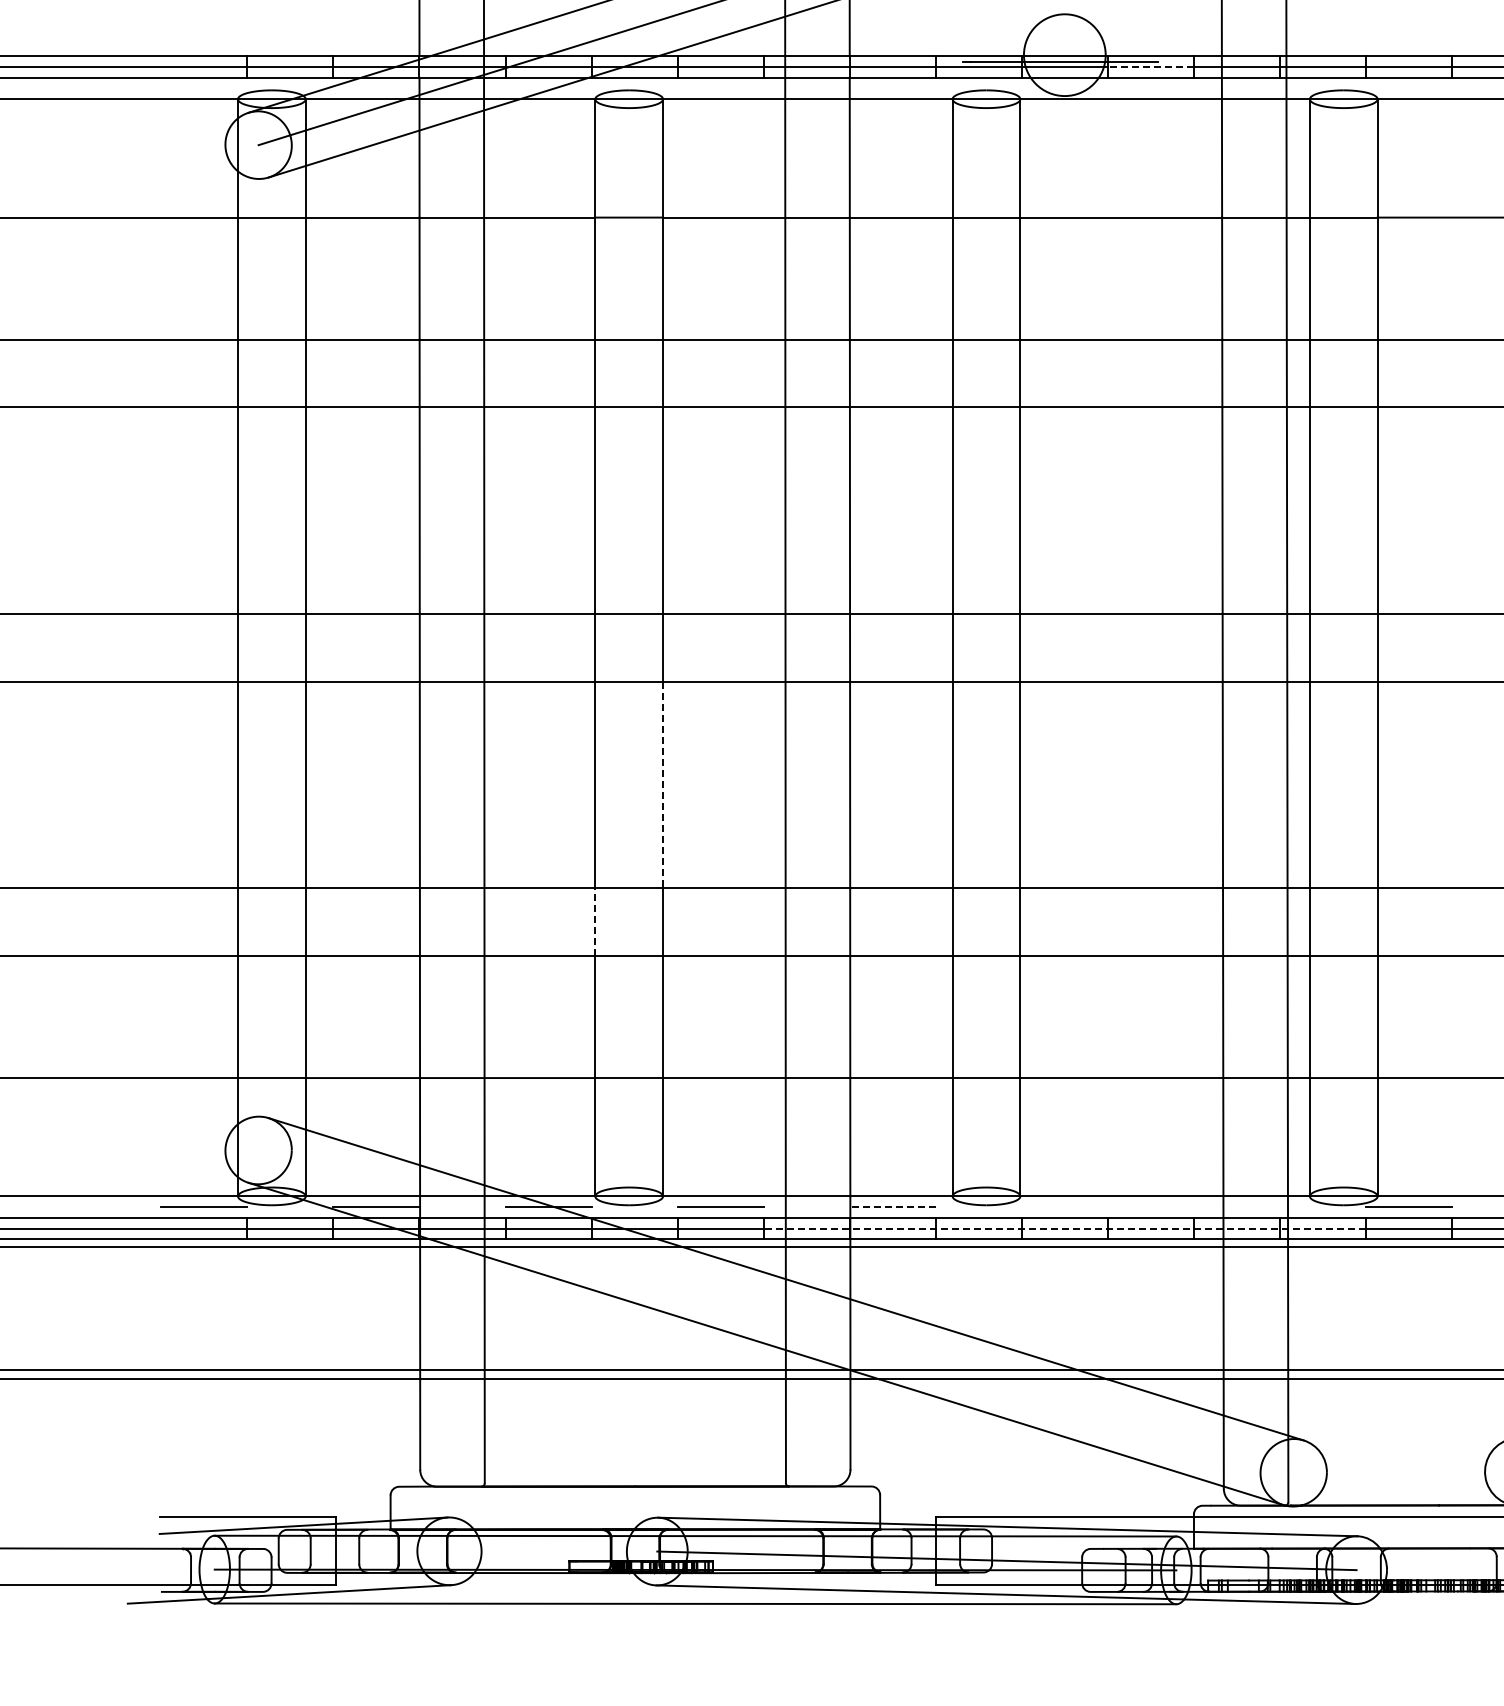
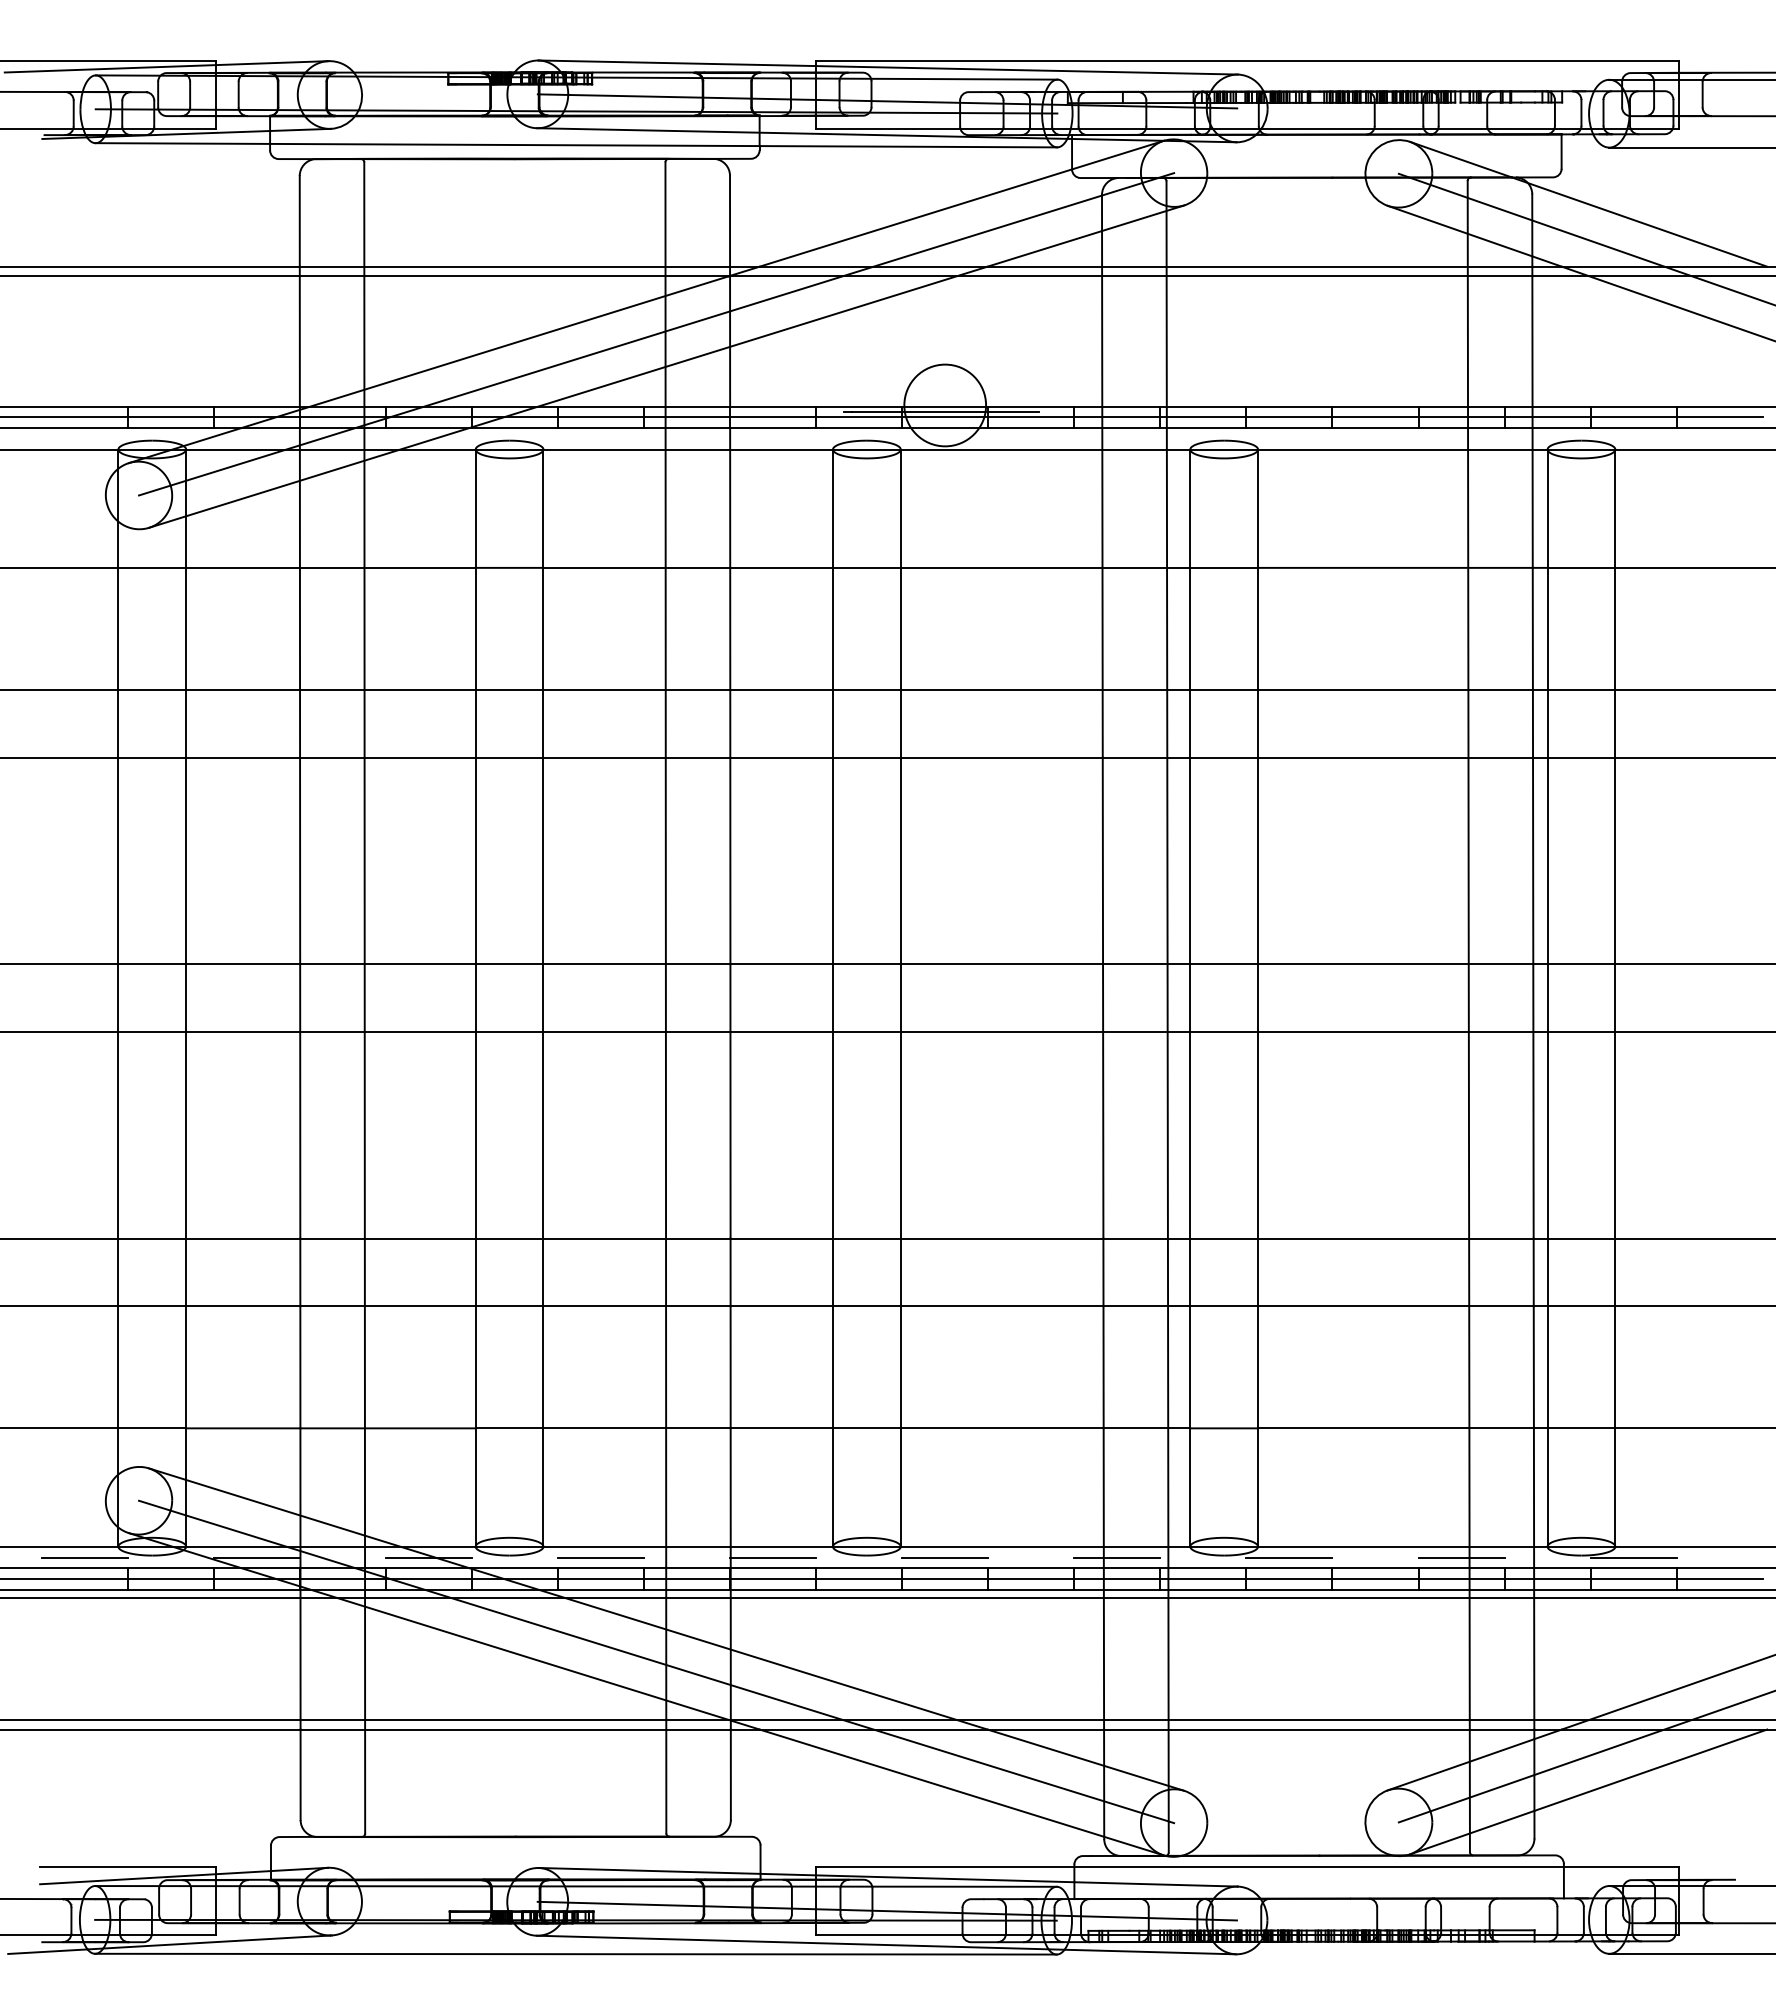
line: (1150, 67) -> (1030, 417), dashed -> solid
line: (663, 785) -> (543, 1135), dashed -> solid
line: (595, 922) -> (475, 1272), dashed -> solid
line: (892, 1207) -> (772, 1557), dashed -> solid
line: (1064, 1207) -> (944, 1557), added
line: (1237, 1207) -> (1117, 1557), added
line: (1064, 1228) -> (944, 1578), dashed -> solid
line: (776, 1311) -> (656, 1661), added

